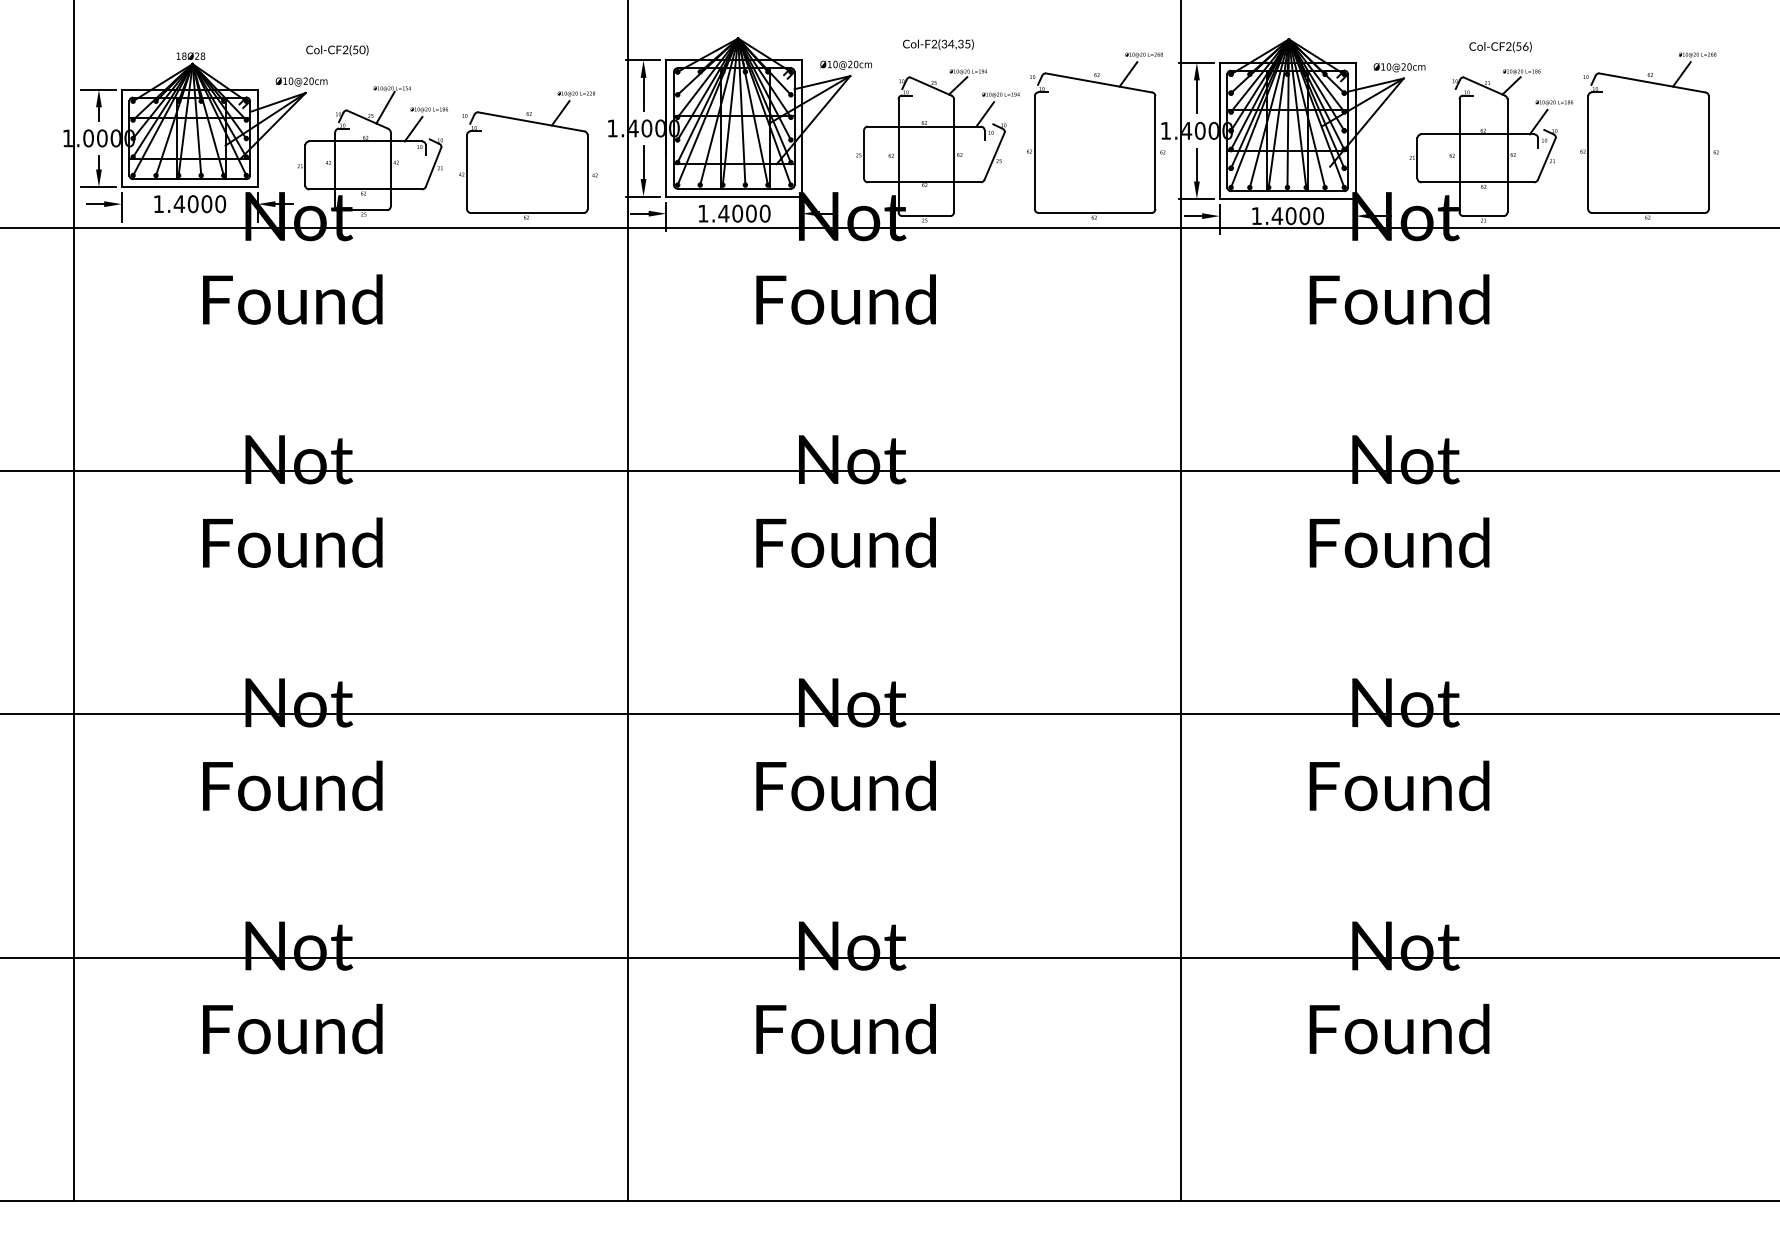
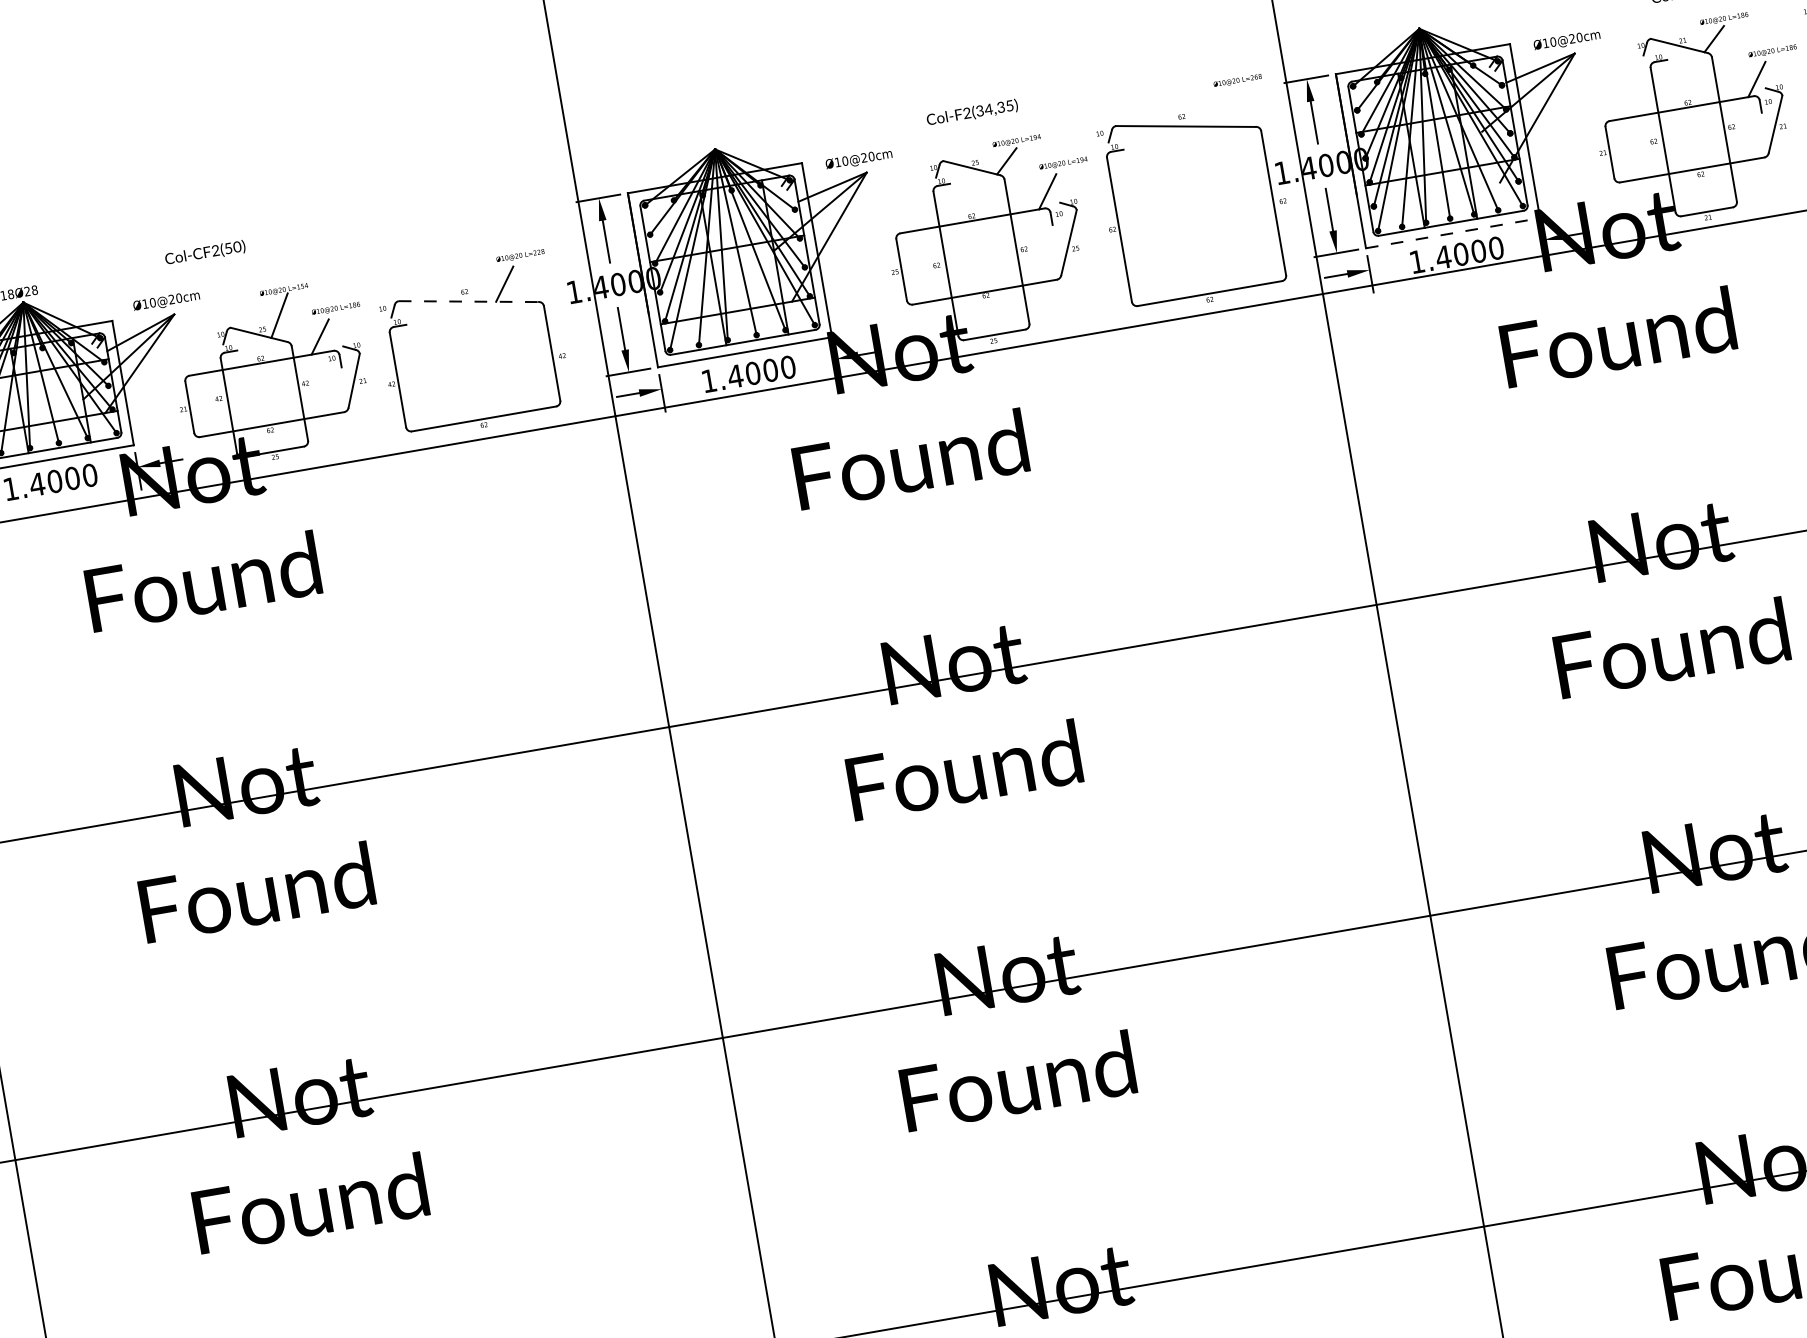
line: (1128, 74) -> (1222, 109), removed
line: (530, 121) -> (467, 301), solid -> dashed
line: (1288, 199) -> (1454, 233), solid -> dashed

